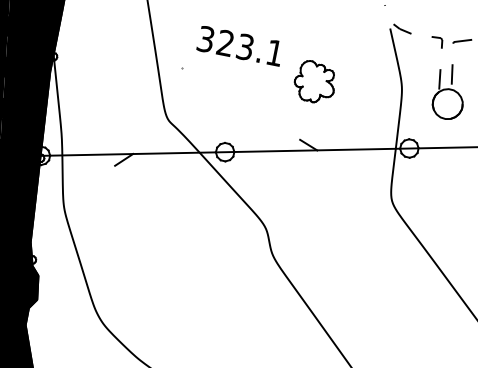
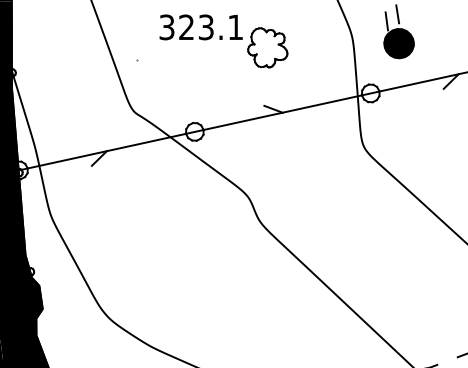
text: (239, 46) -> (200, 27), moved
fill: (447, 103) -> (398, 43), added

